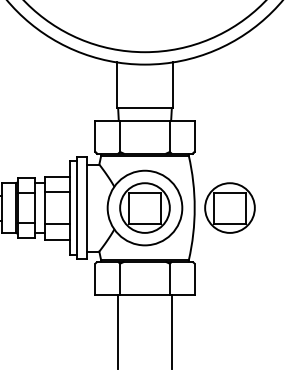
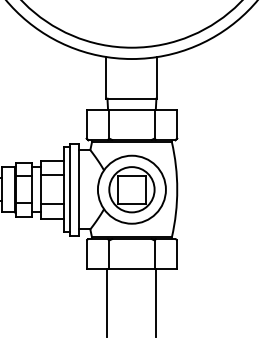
part: (229, 207) -> (208, 189), removed

